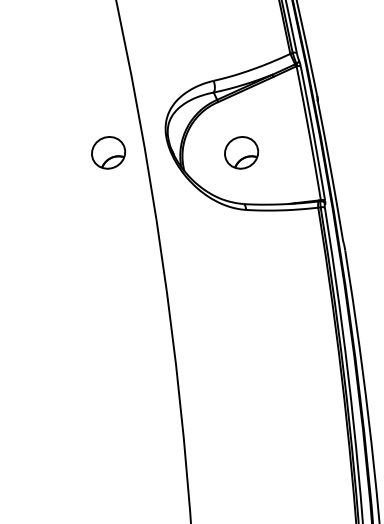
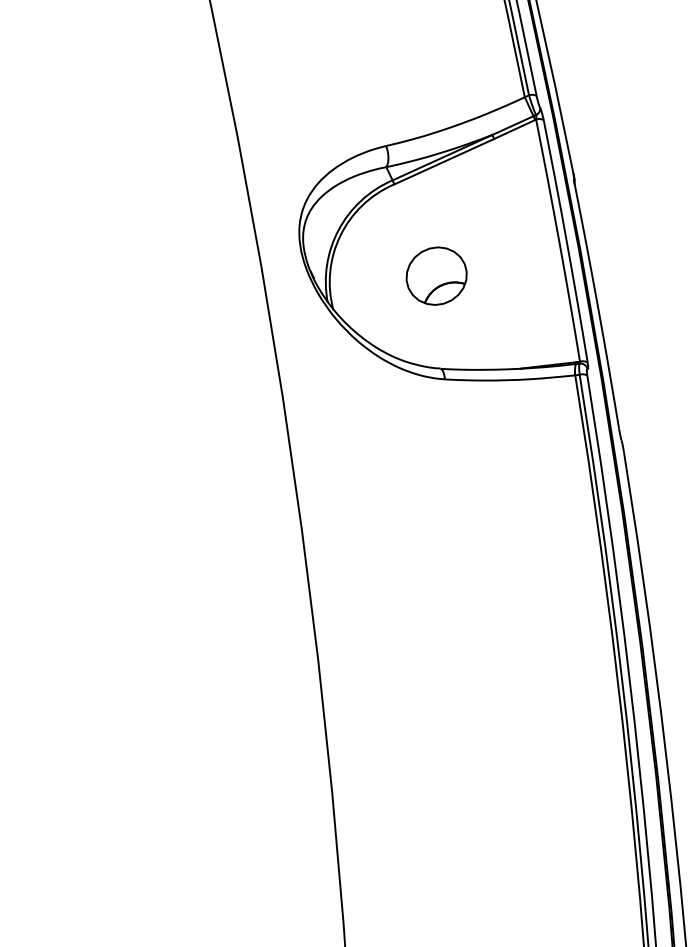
part: (108, 152) -> (196, 275), removed

